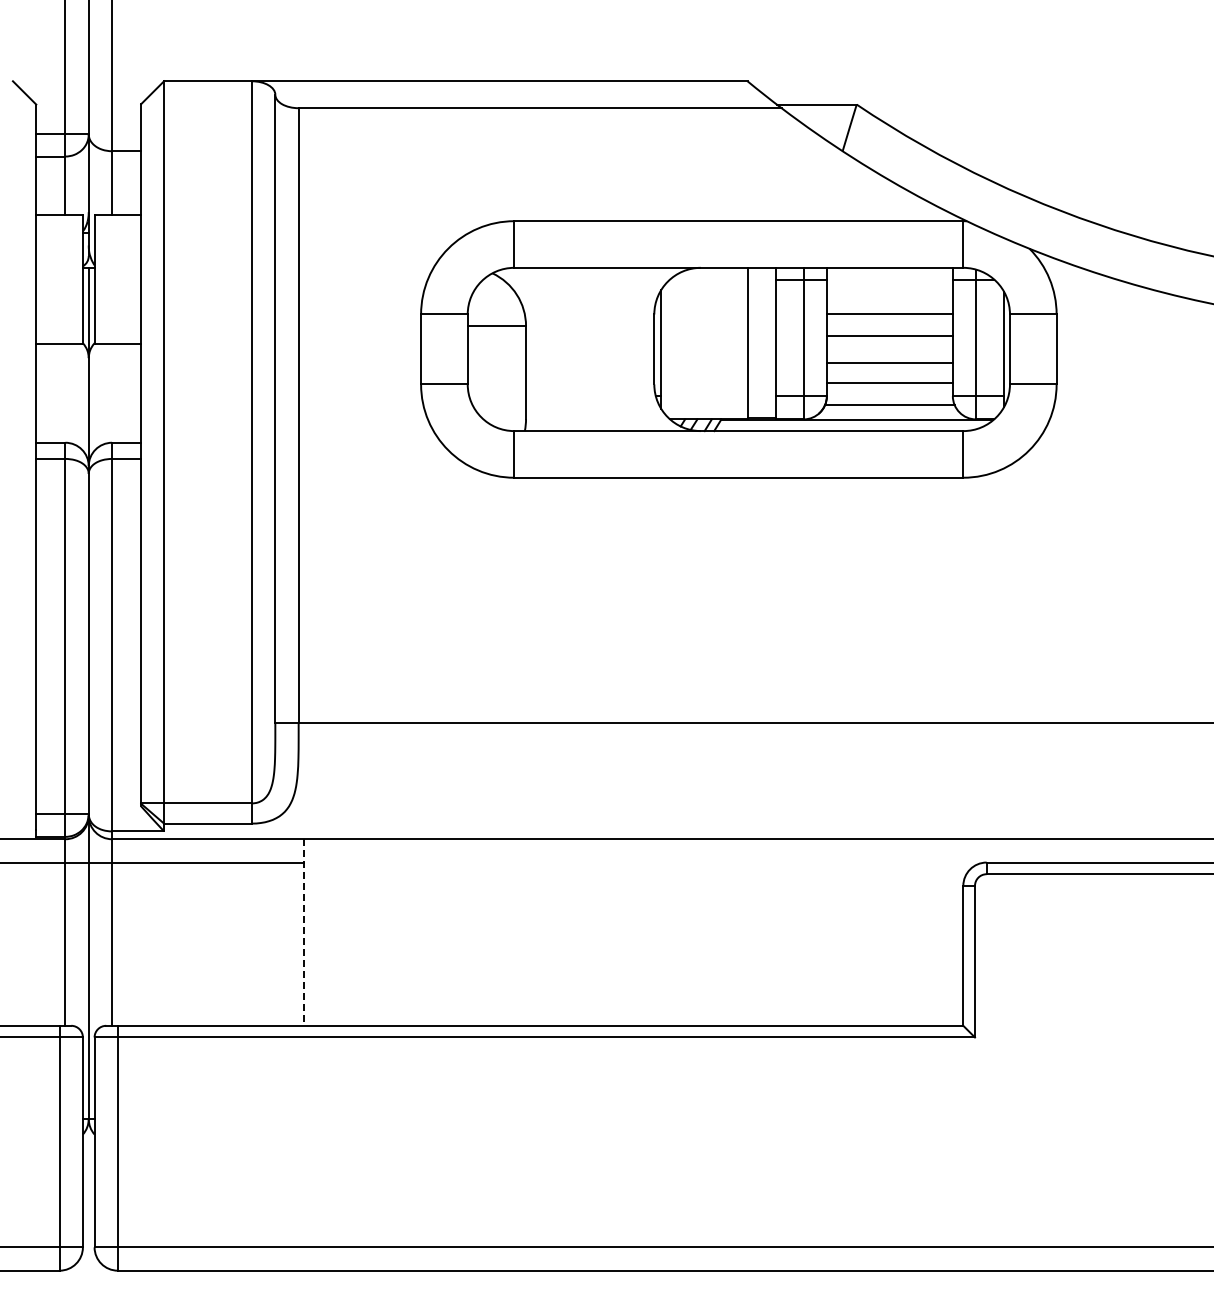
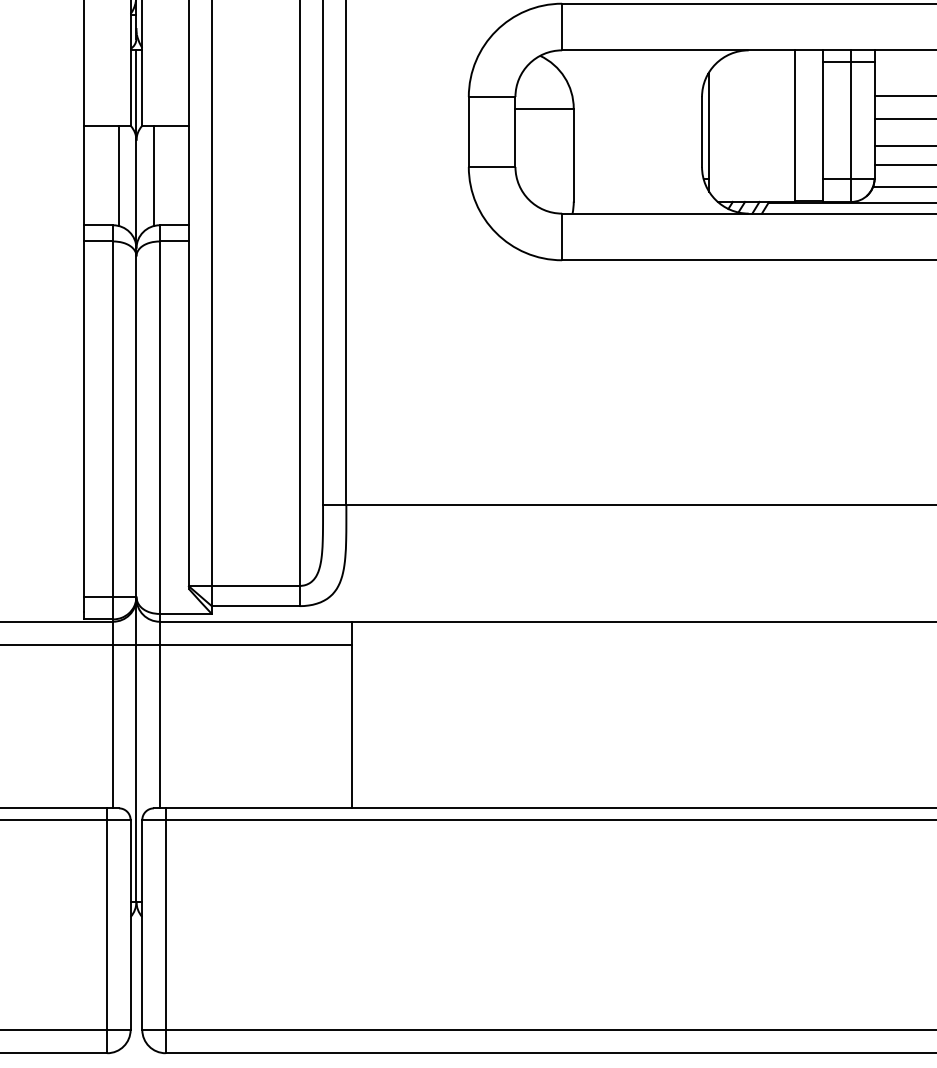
line: (71, 393) -> (119, 176), added
line: (106, 393) -> (154, 176), added
line: (304, 933) -> (352, 716), dashed -> solid

